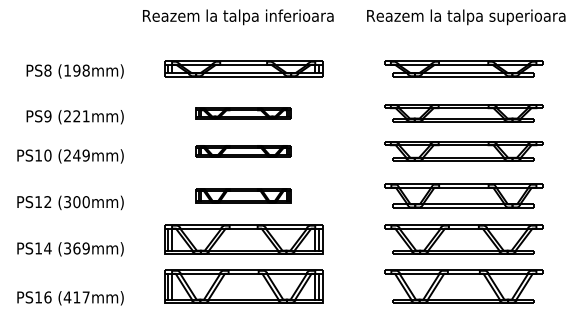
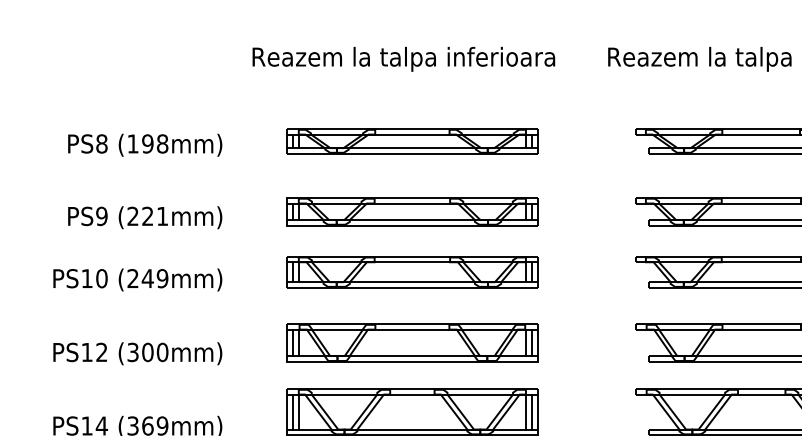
part: (243, 113) -> (412, 211), size x1.67
part: (243, 151) -> (412, 272), size x1.67
part: (243, 195) -> (412, 341), size x1.67

